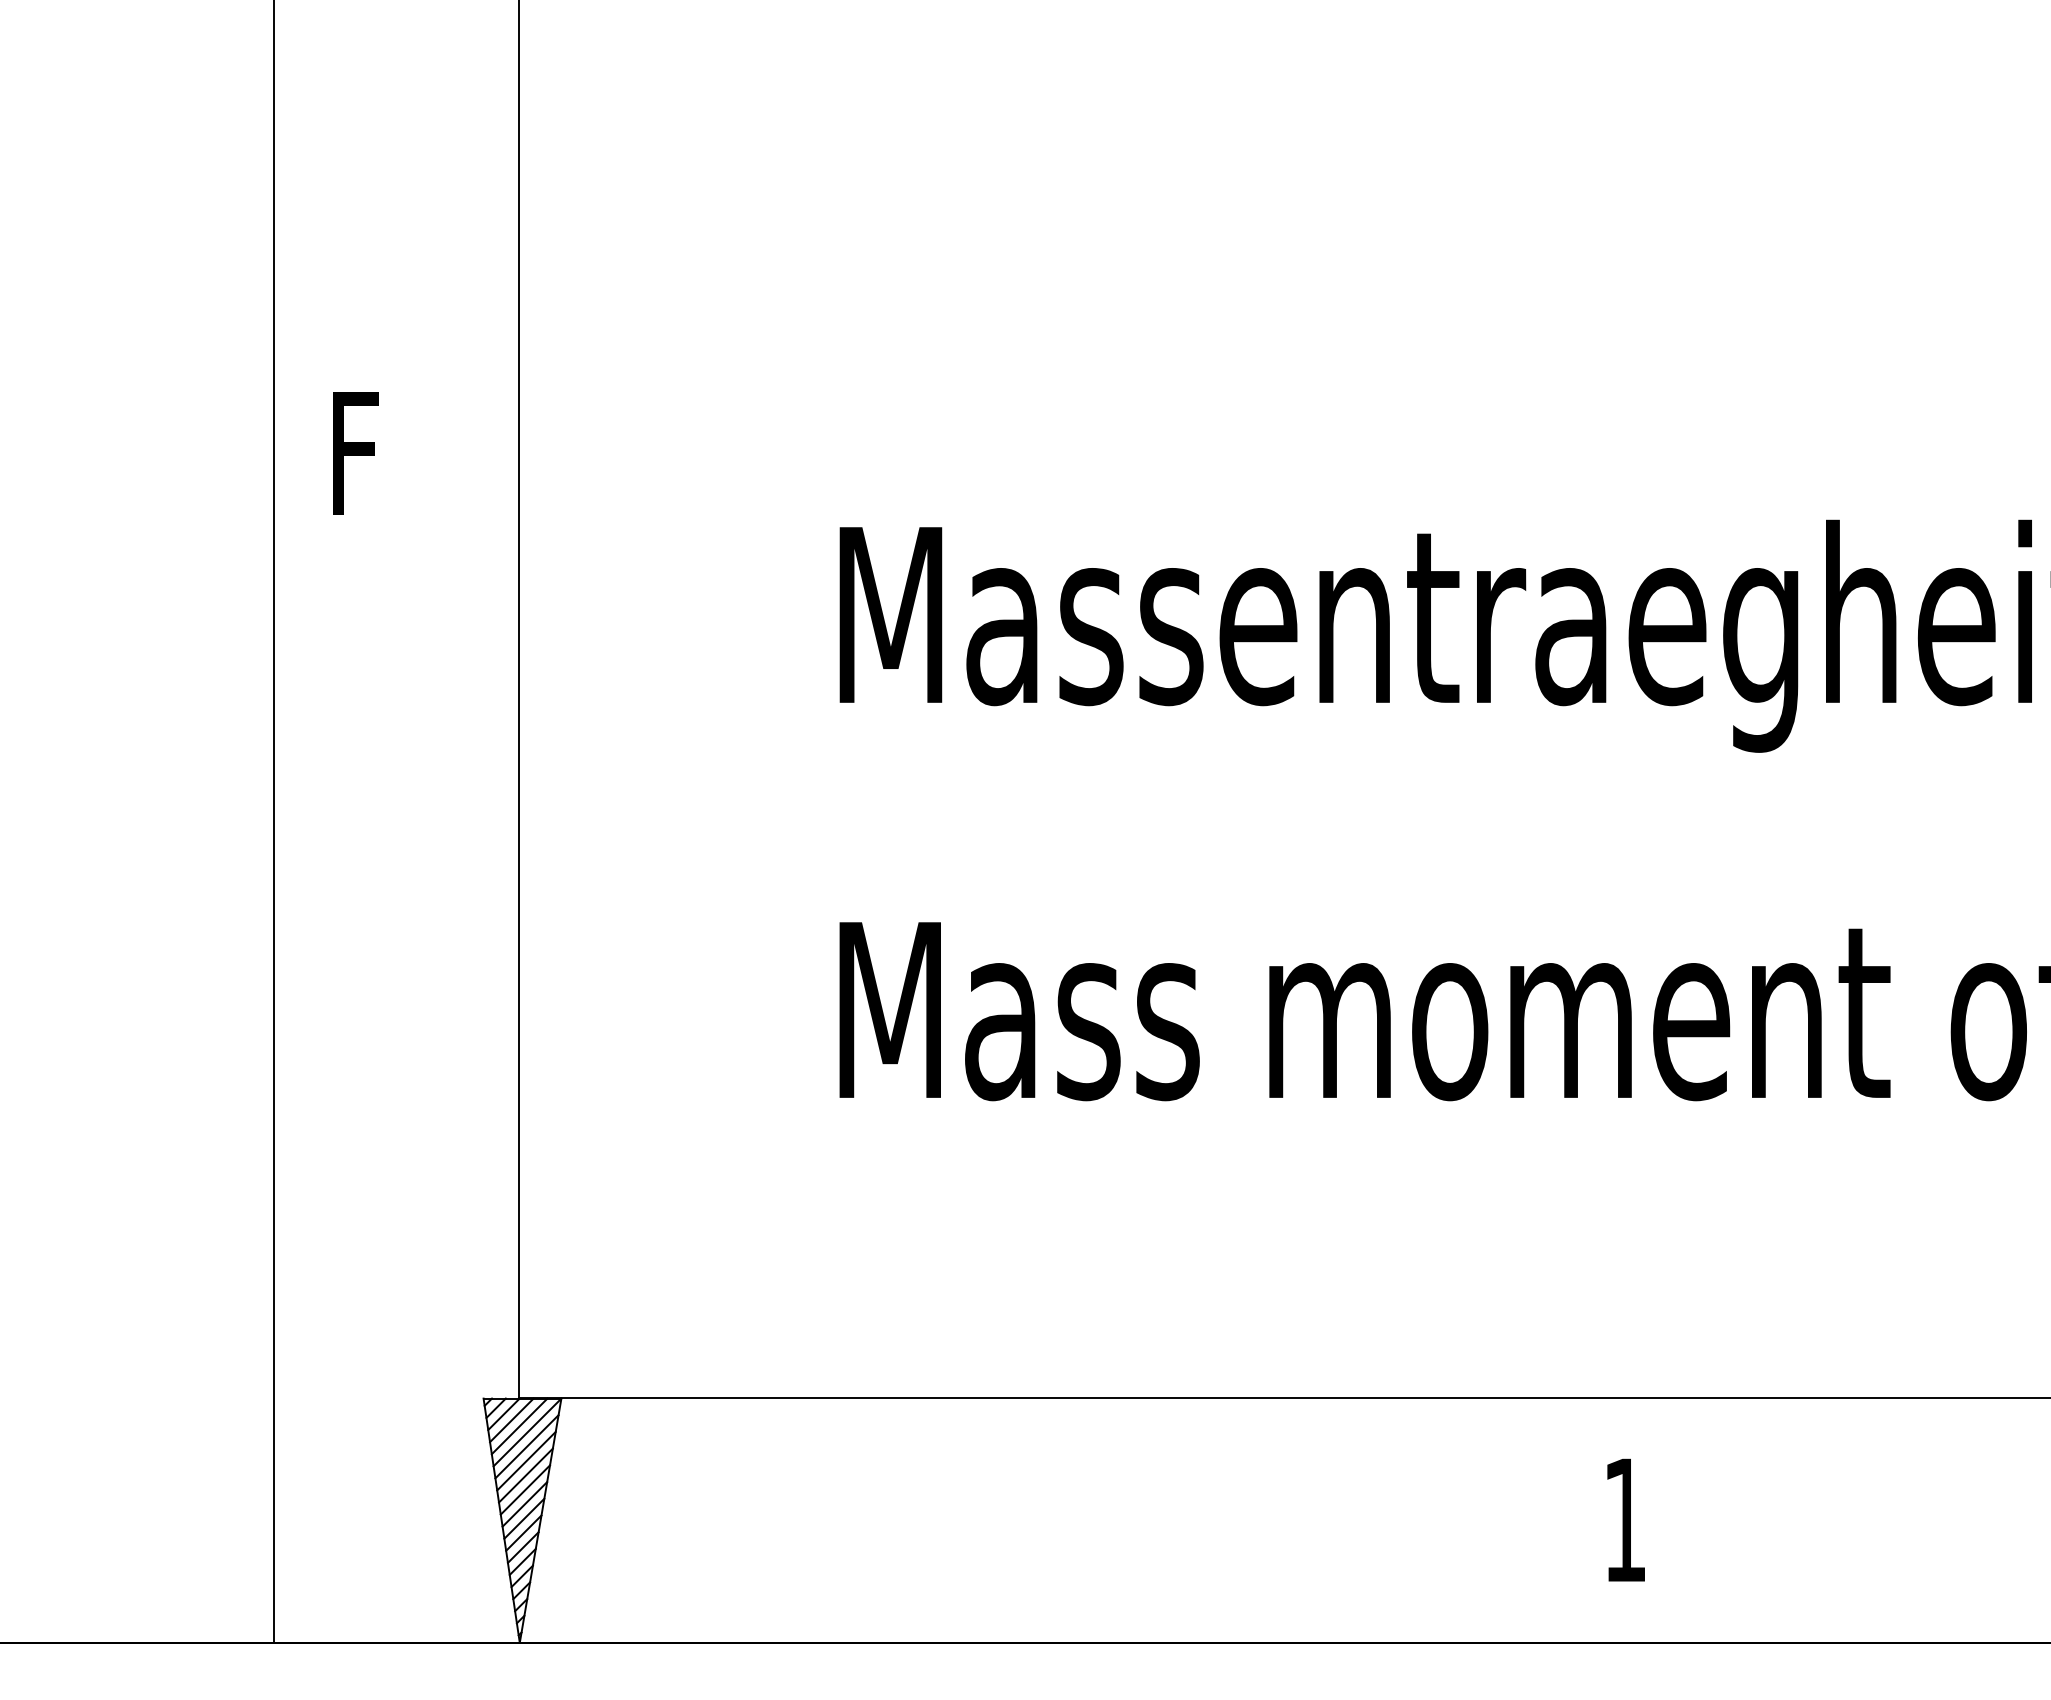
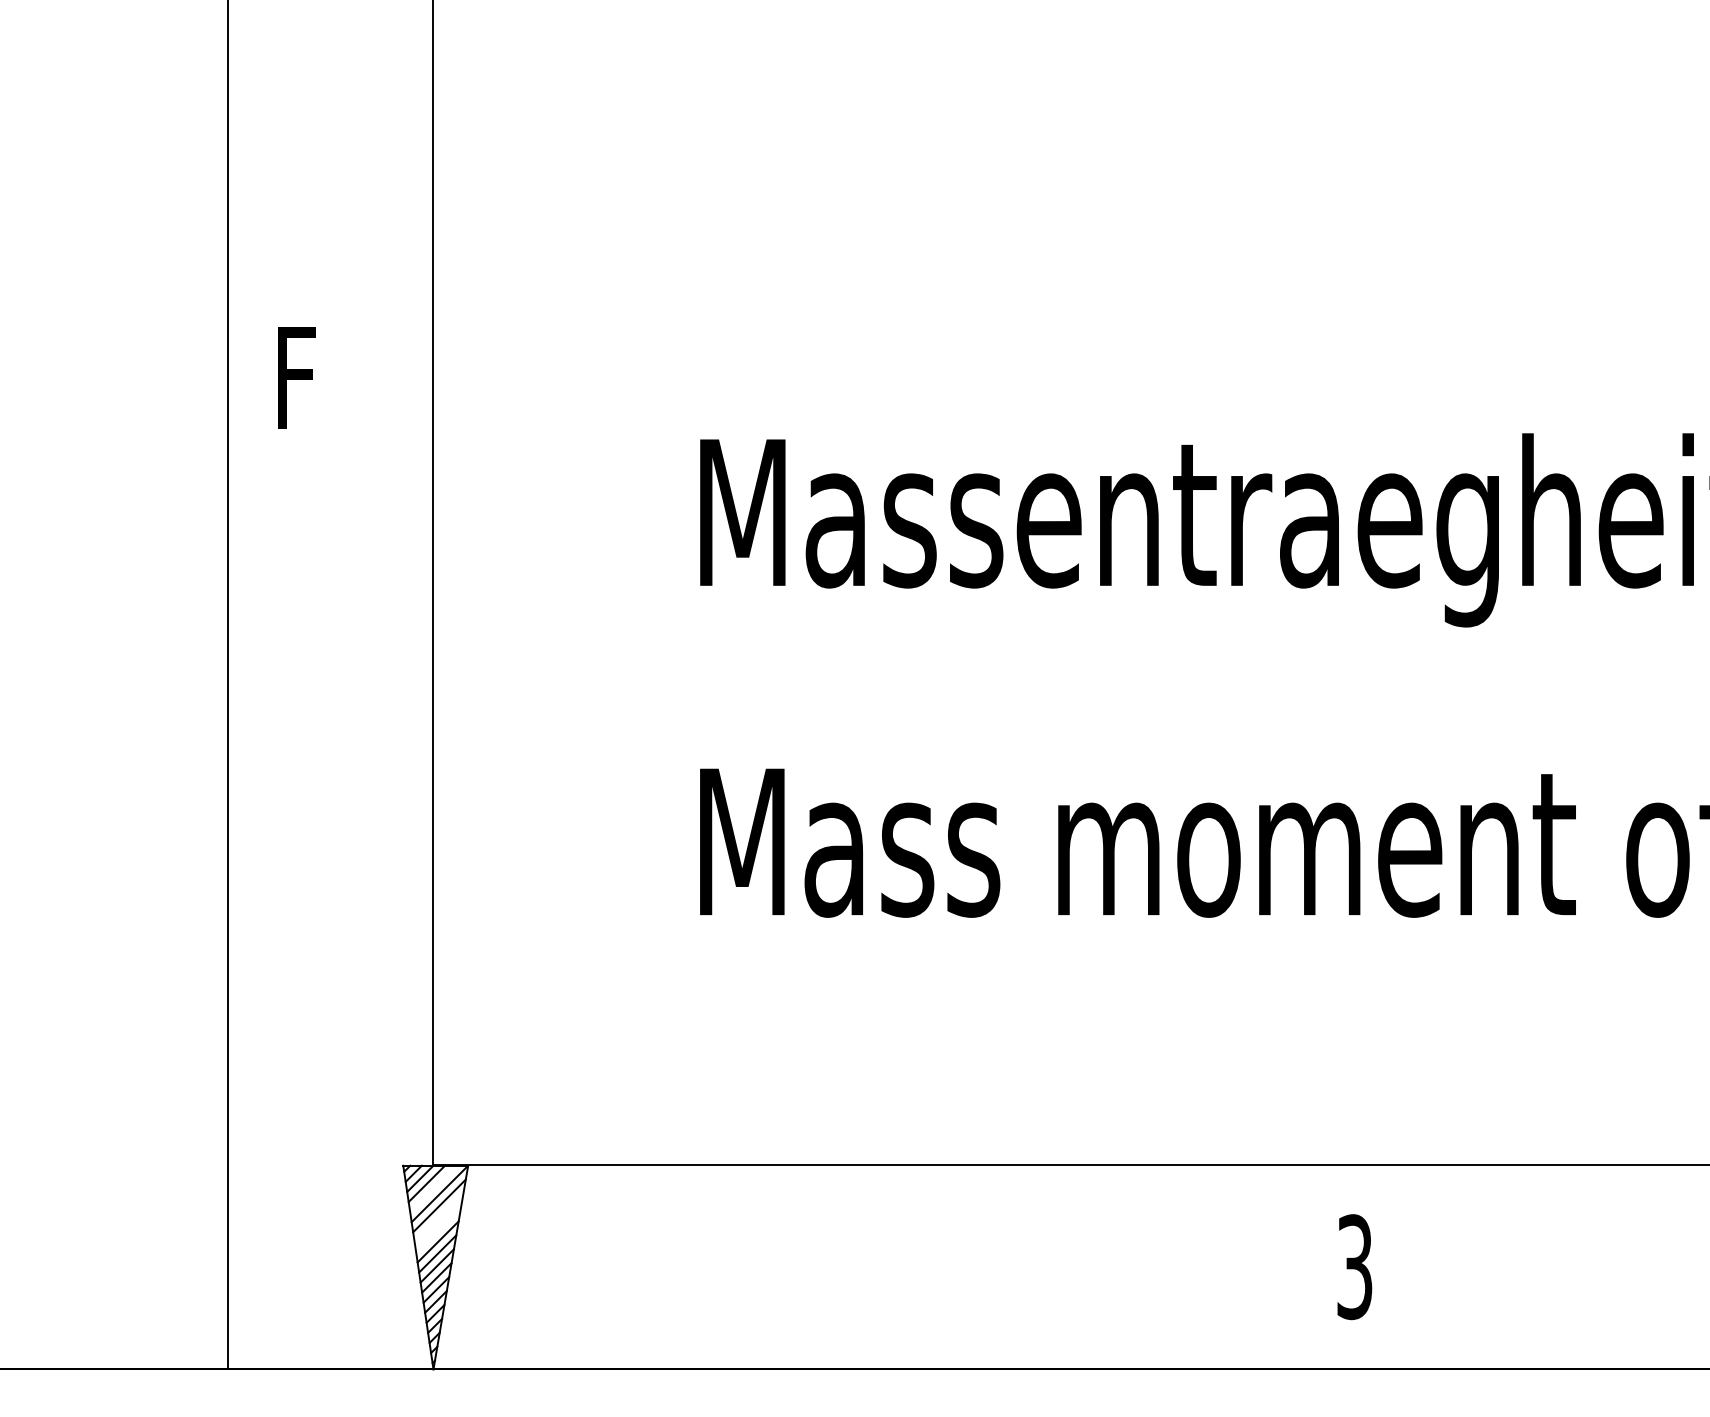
line: (519, 1426) -> (433, 1189), removed
line: (526, 1460) -> (439, 1217), removed
line: (525, 1475) -> (438, 1229), removed
text: (1624, 1519) -> (1354, 1266), 1 -> 3

